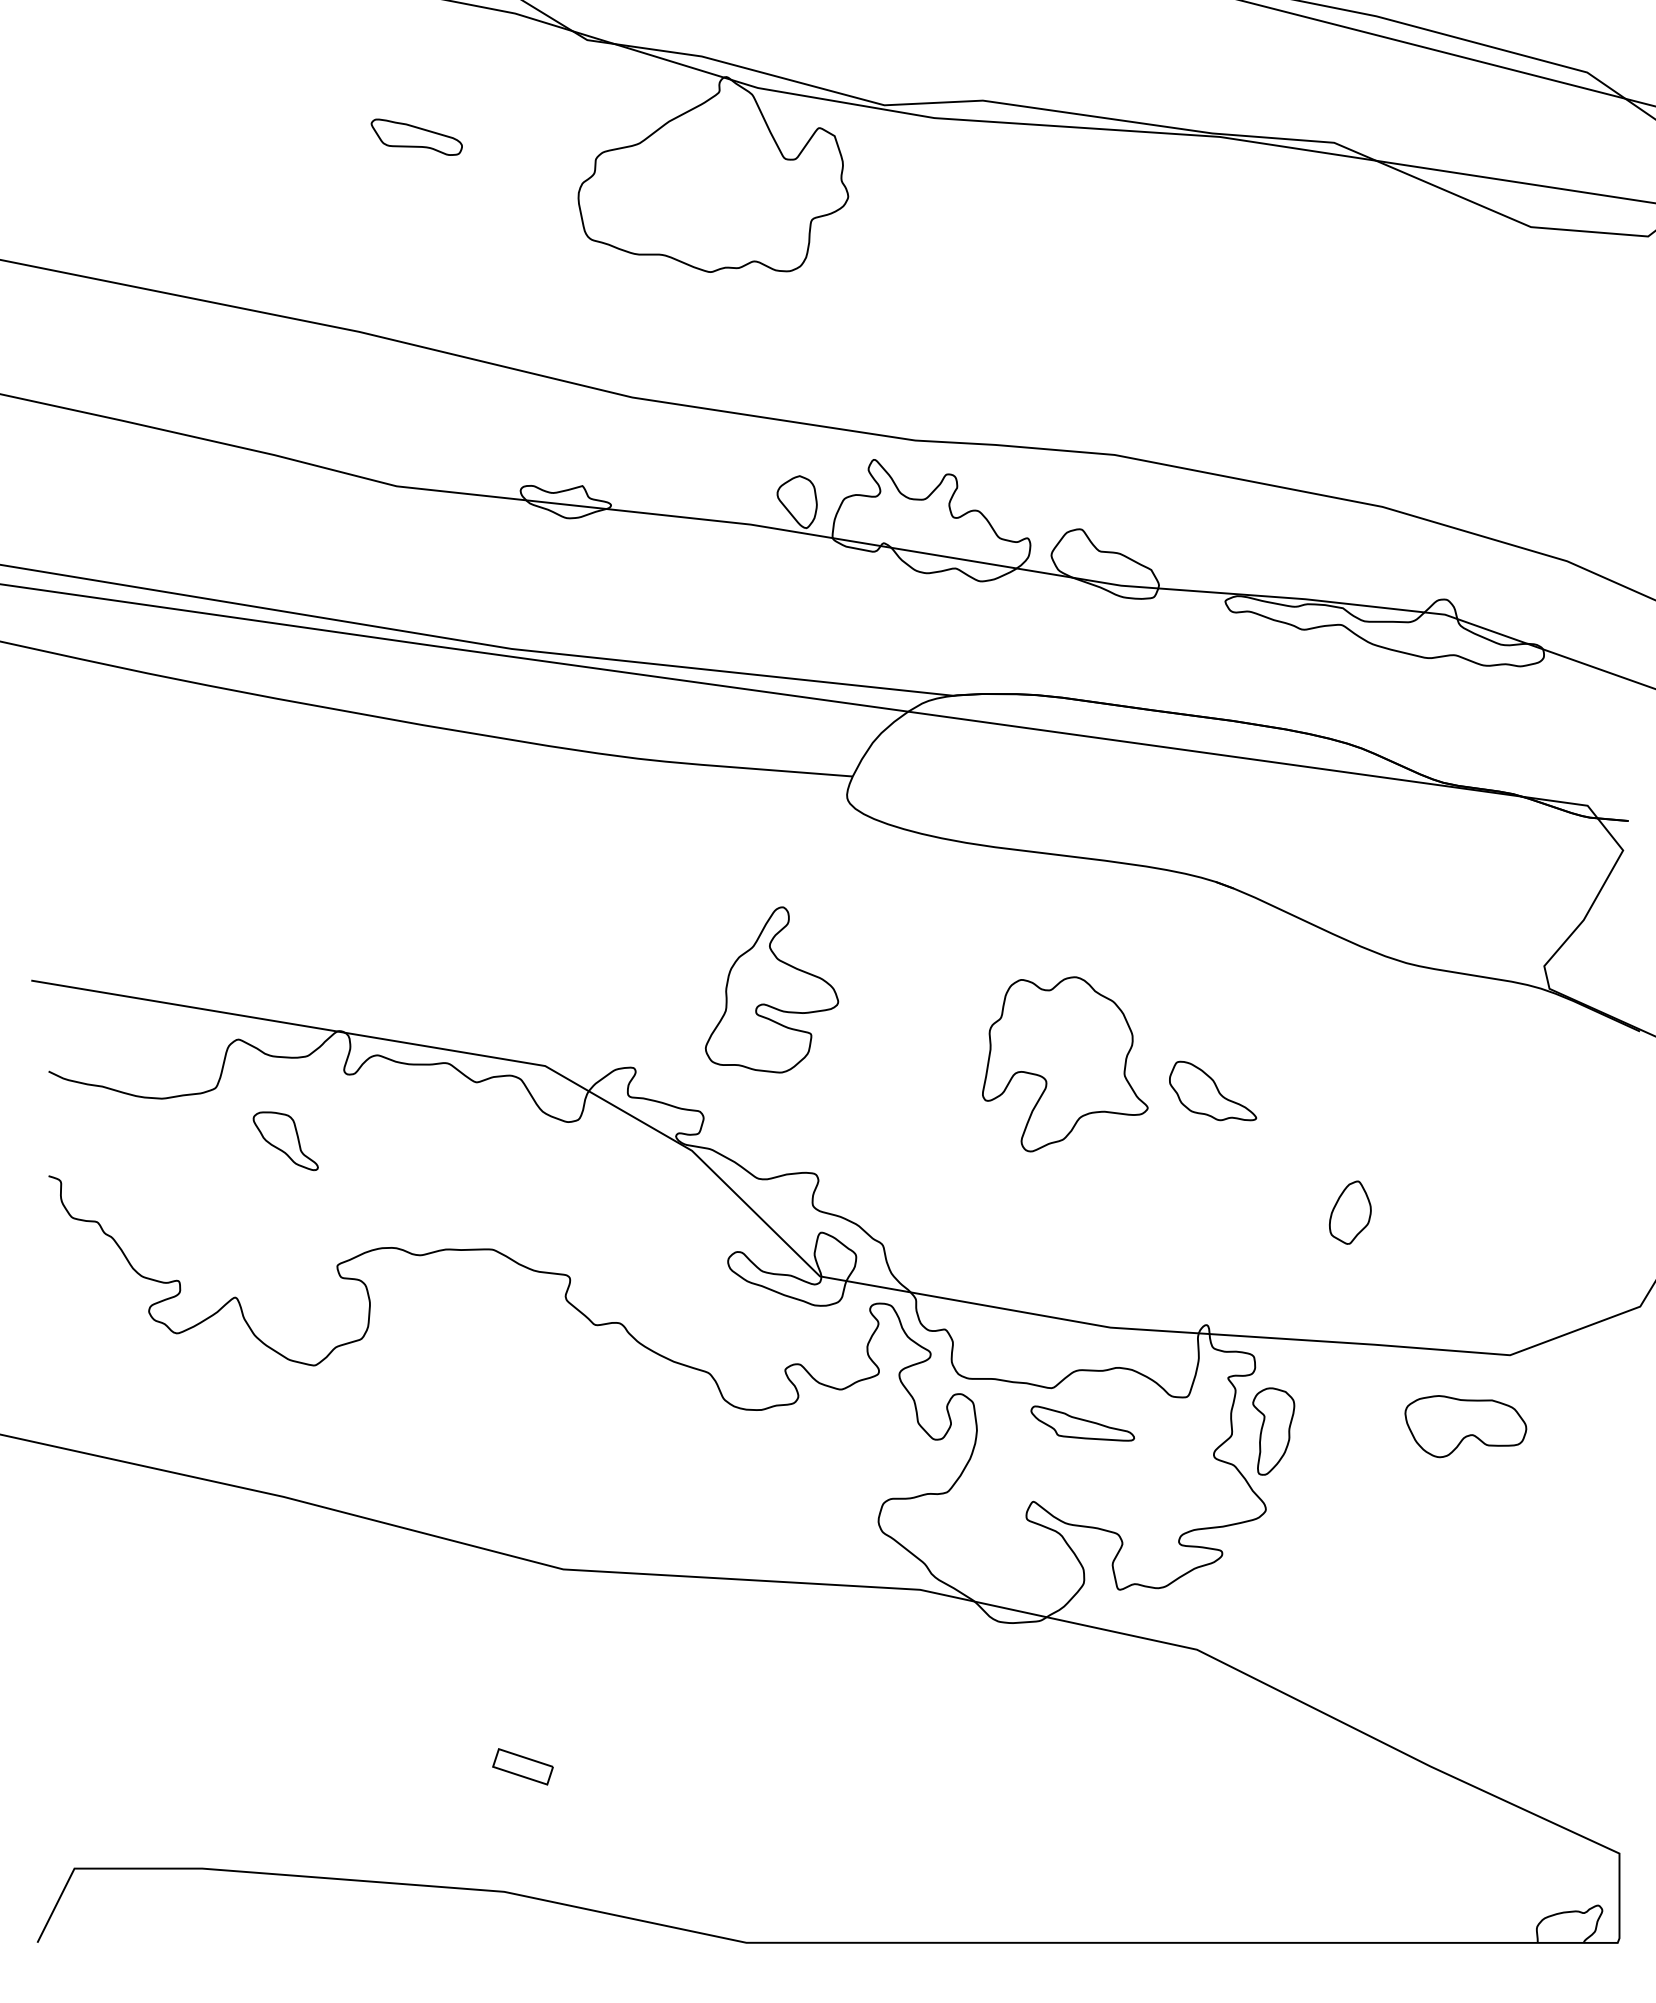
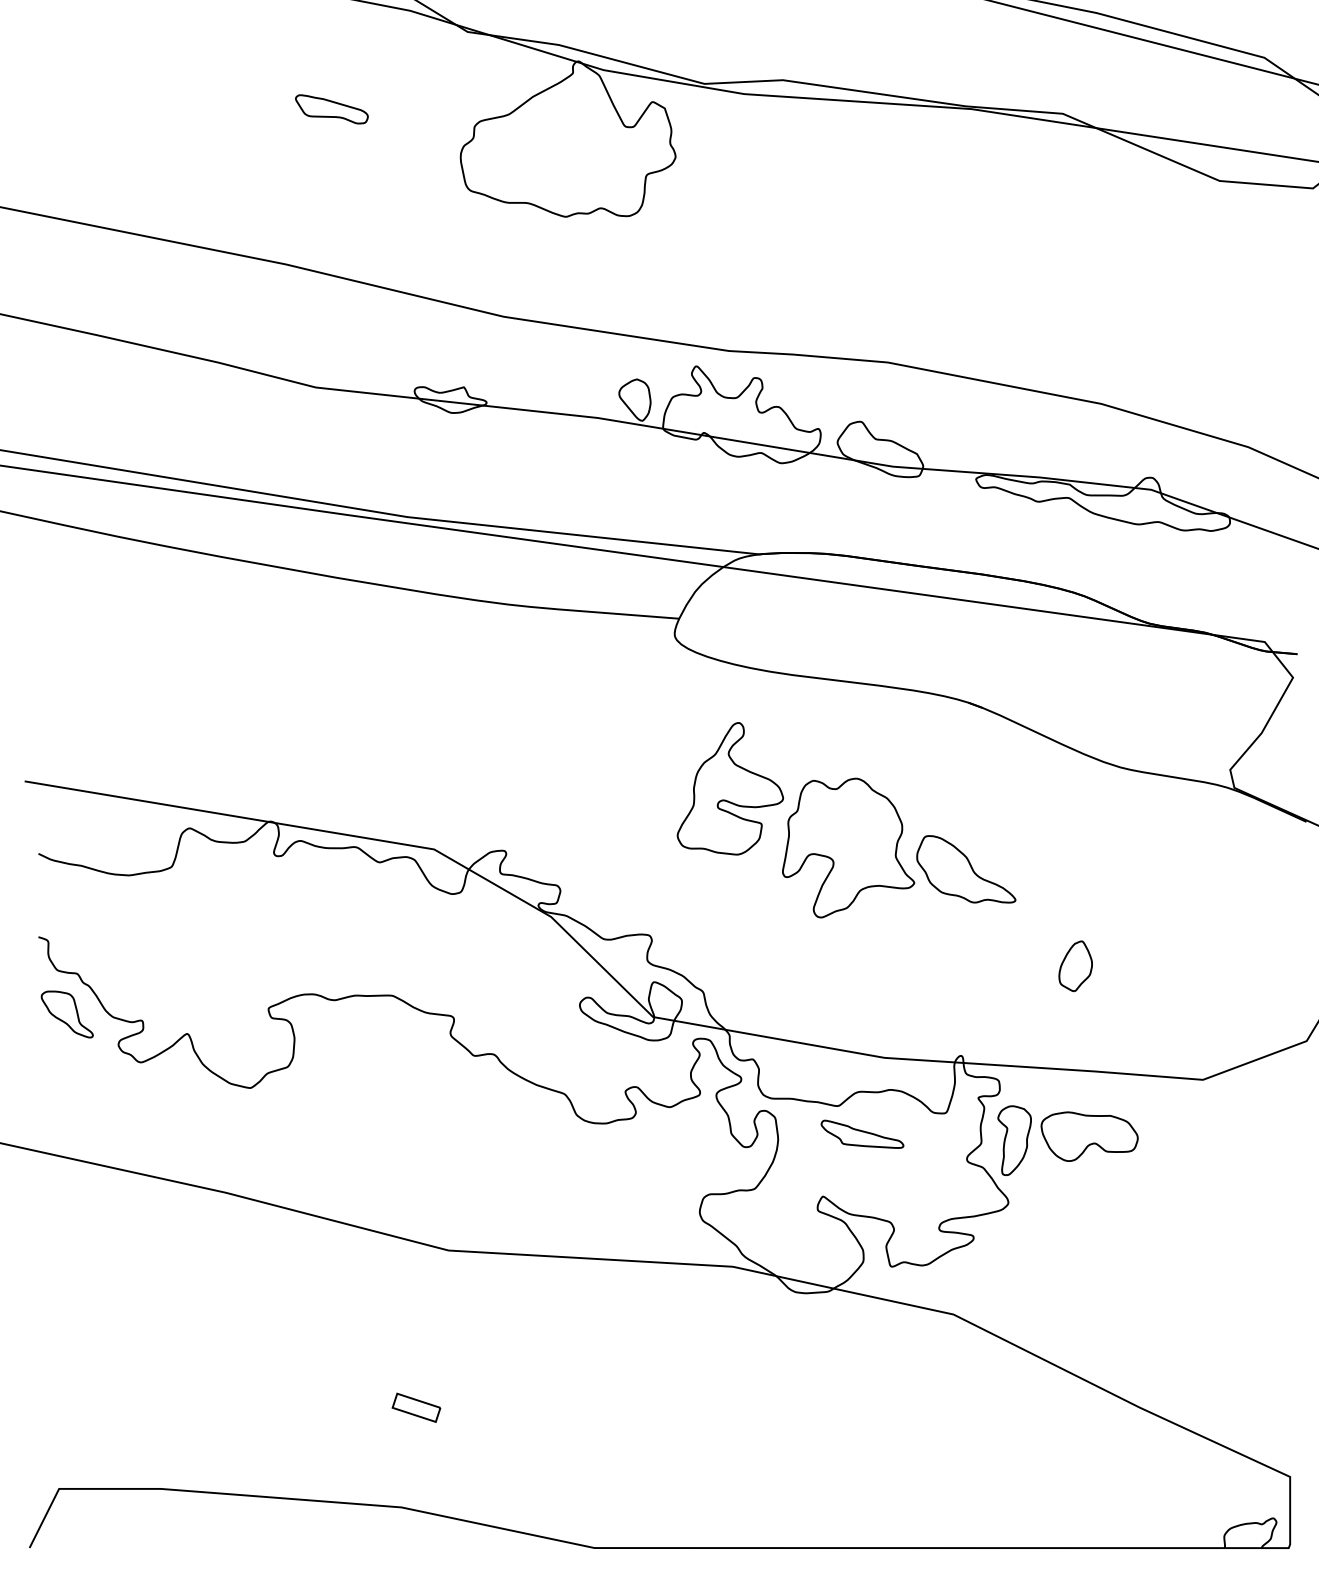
part: (771, 989) -> (730, 788), moved
part: (1212, 1090) -> (965, 868), size x1.43
part: (285, 1141) -> (67, 1014), moved
part: (1465, 1426) -> (1089, 1136), moved

